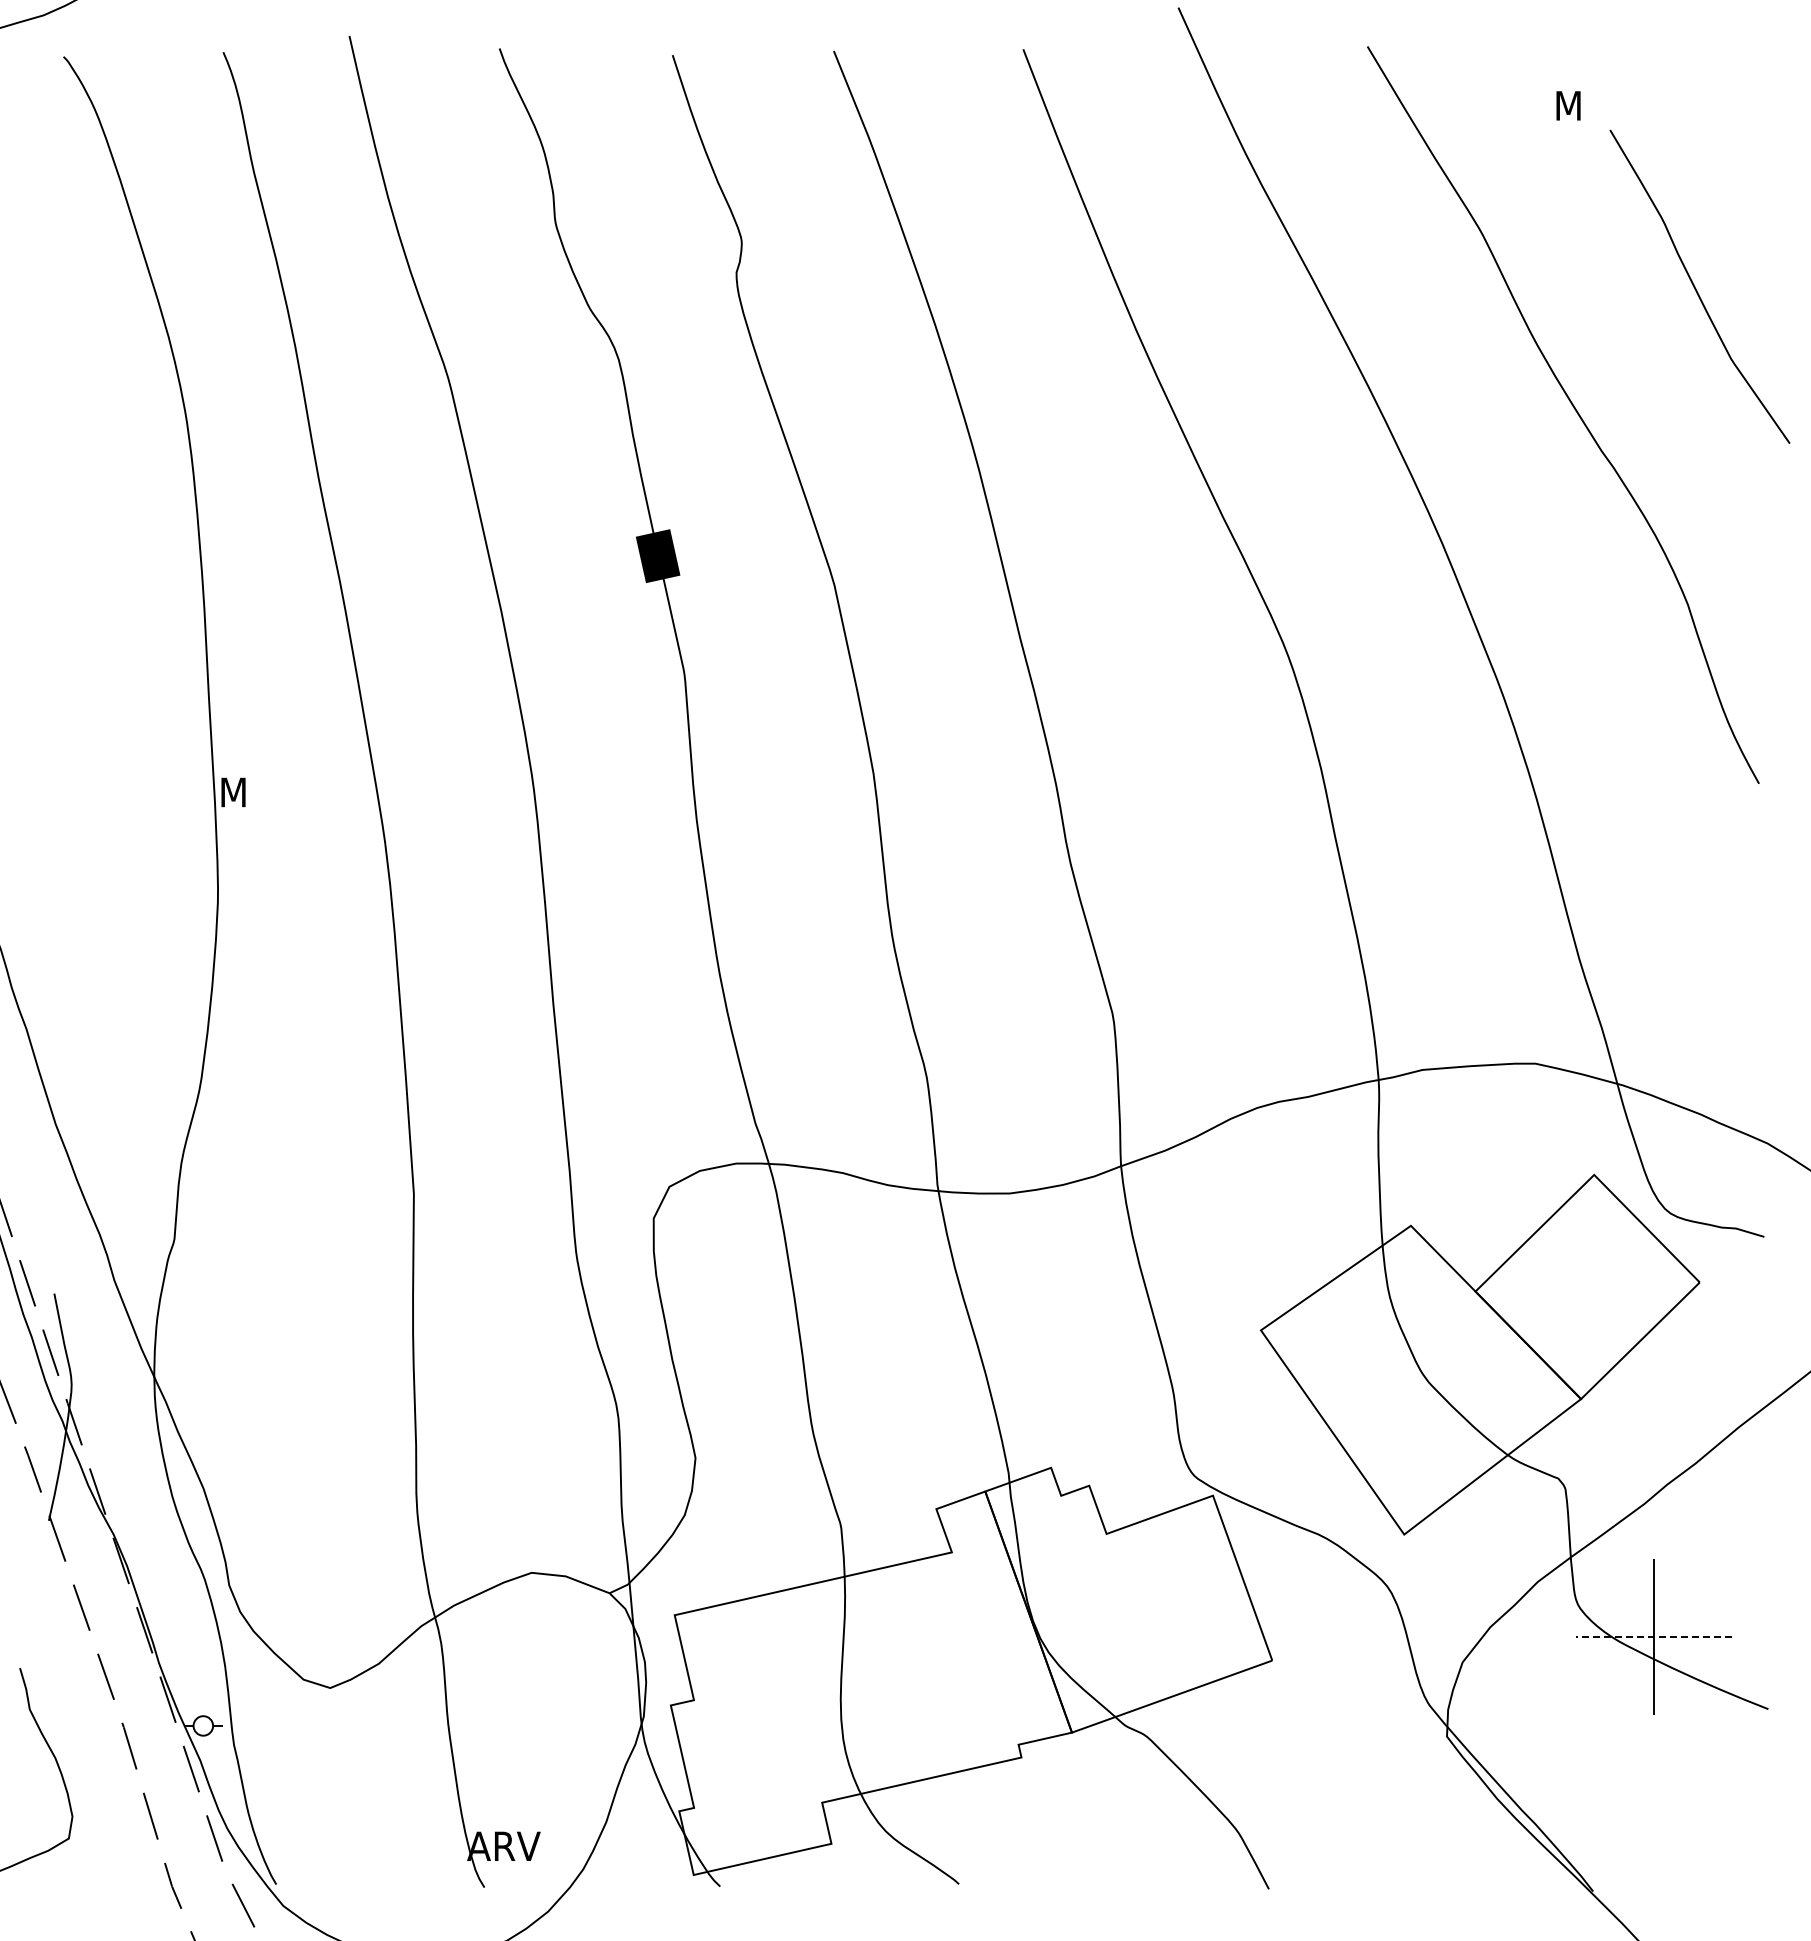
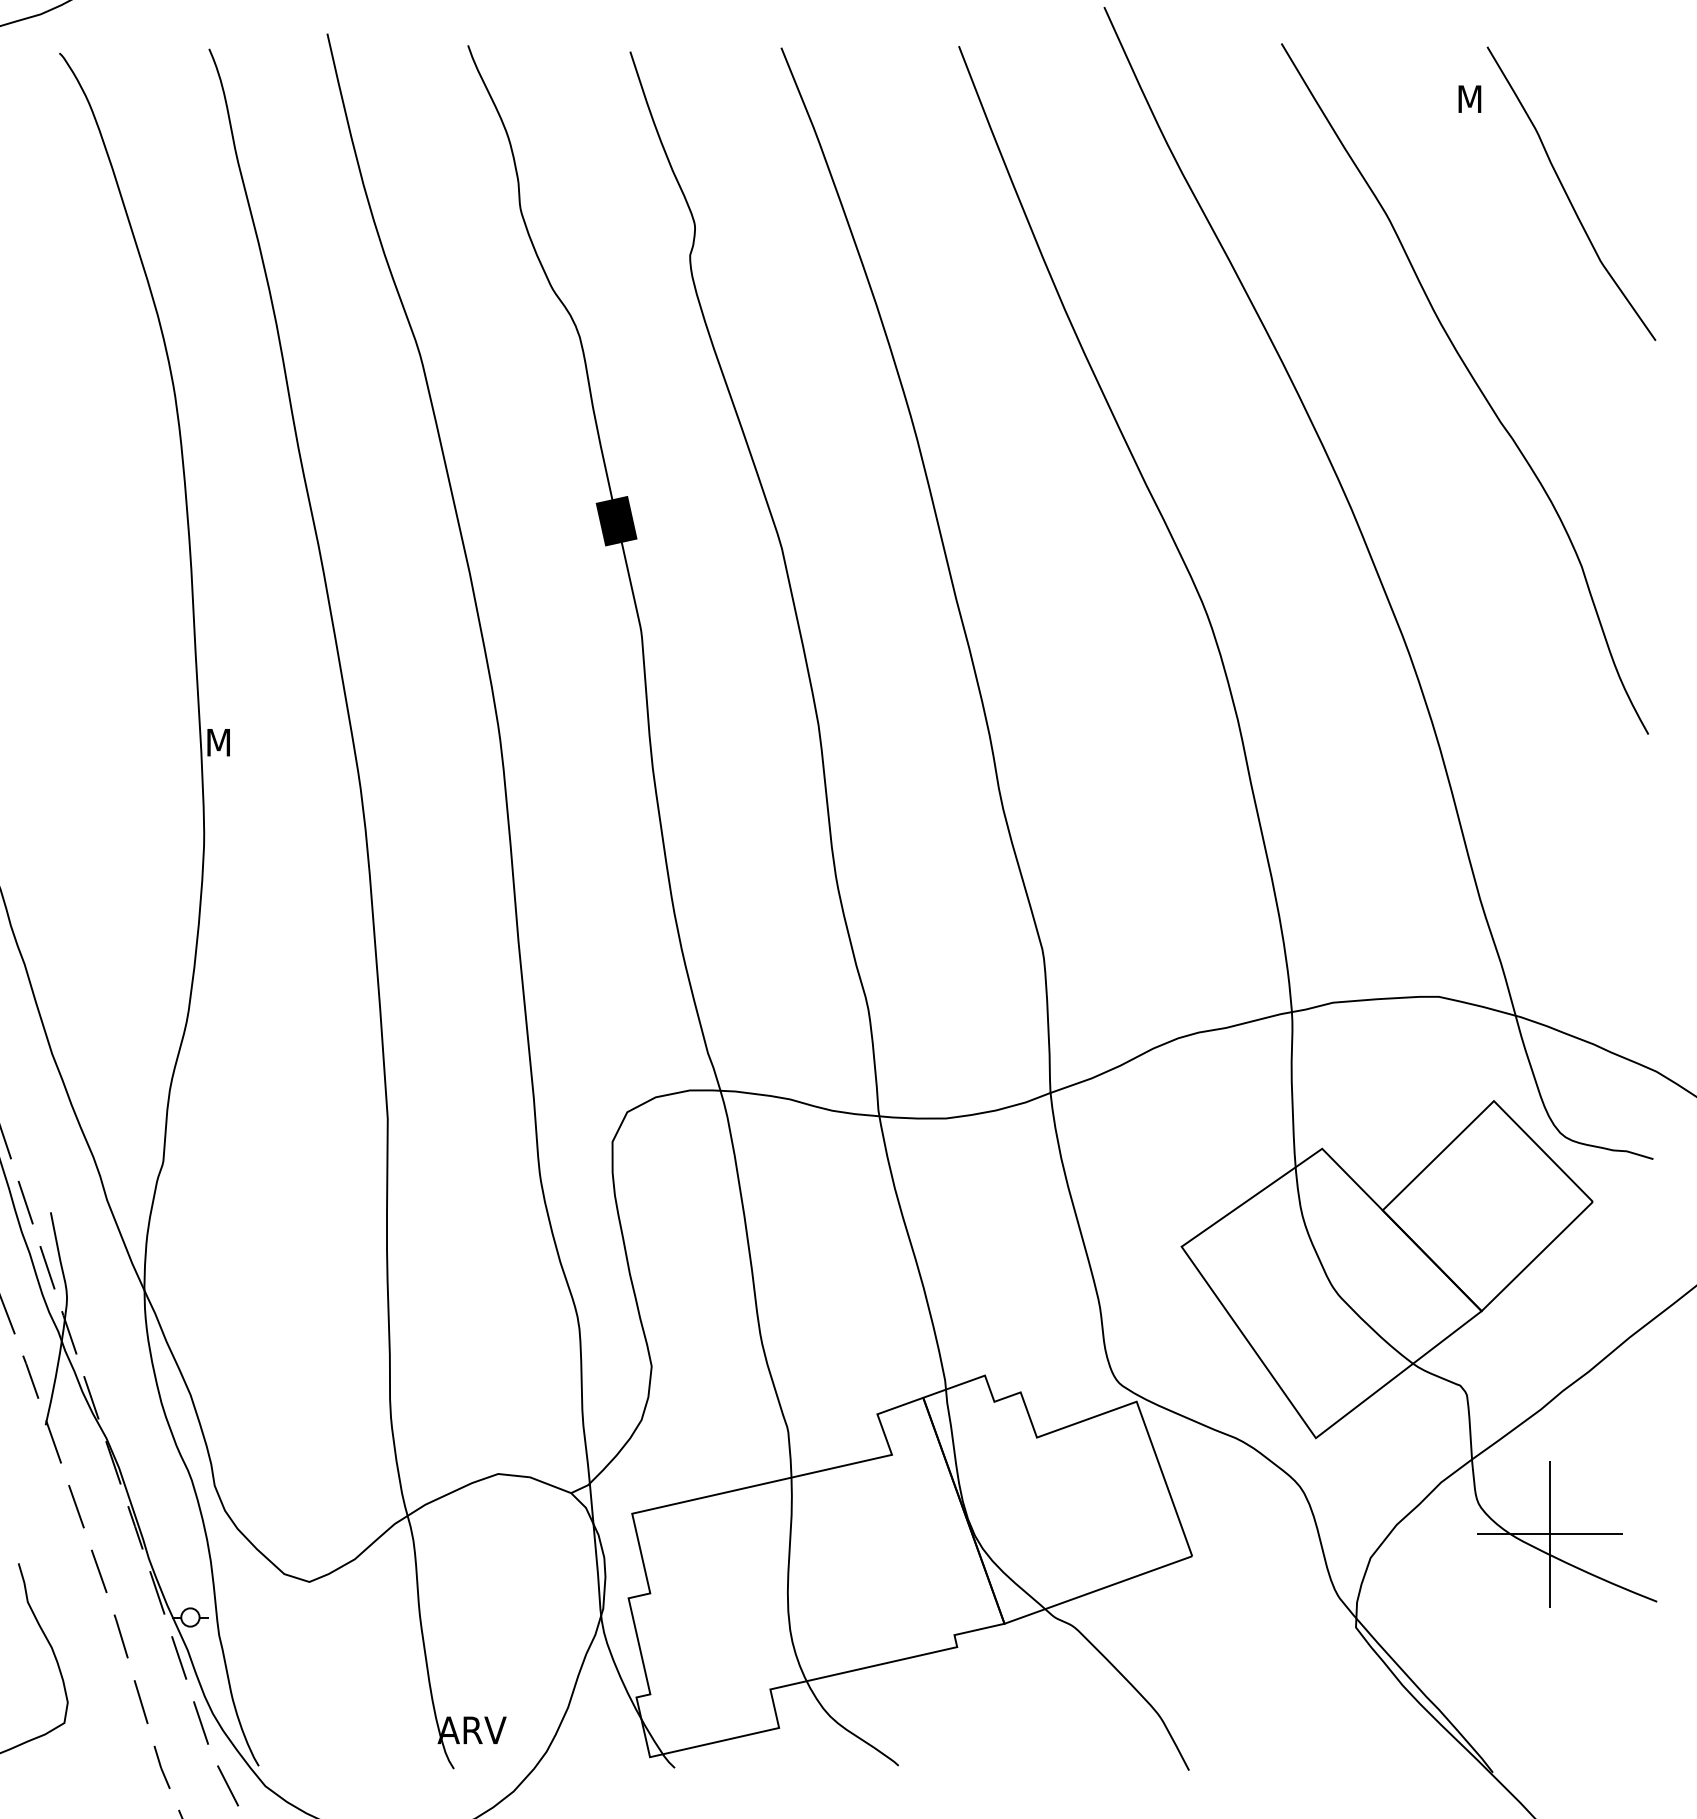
curve: (1696, 288) -> (1568, 195), moved
line: (1653, 1637) -> (1549, 1534), dashed -> solid

